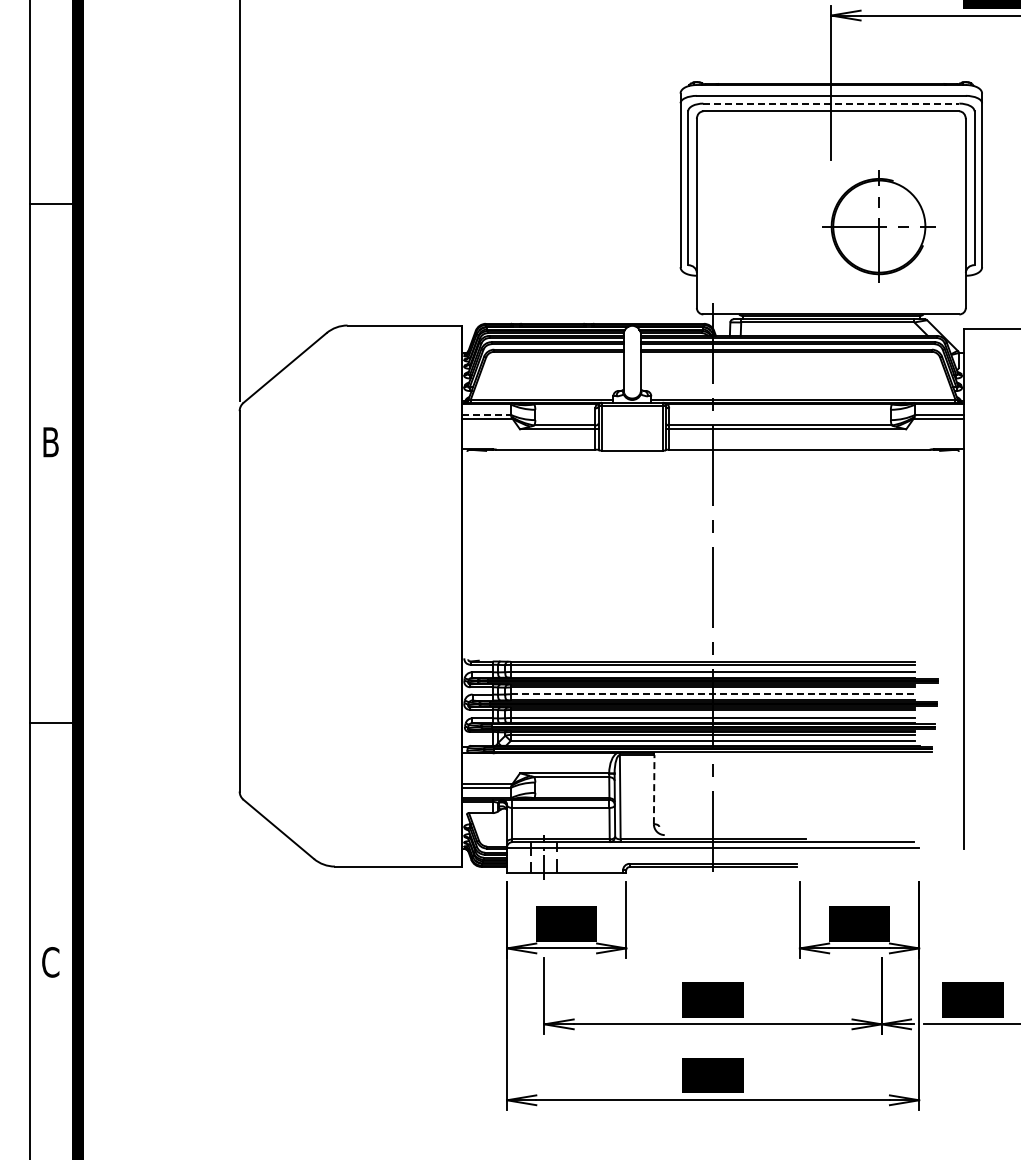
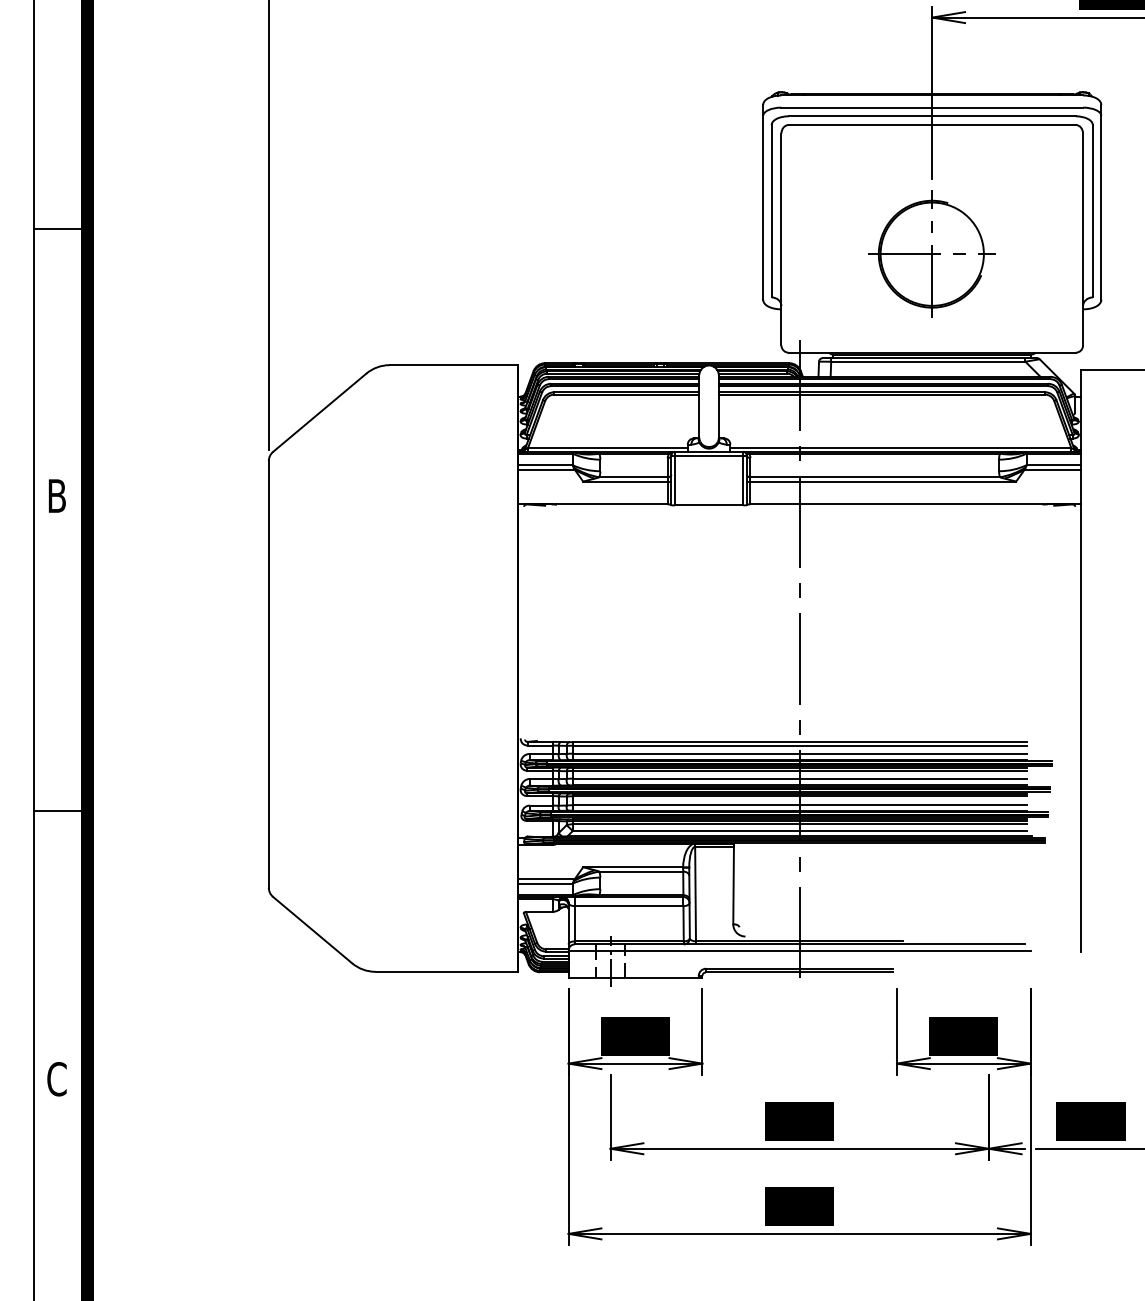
line: (831, 103) -> (932, 116), dashed -> solid
part: (878, 226) -> (931, 254), moved
line: (486, 414) -> (545, 464), dashed -> solid
line: (713, 694) -> (800, 778), dashed -> solid
line: (654, 789) -> (733, 885), dashed -> solid

